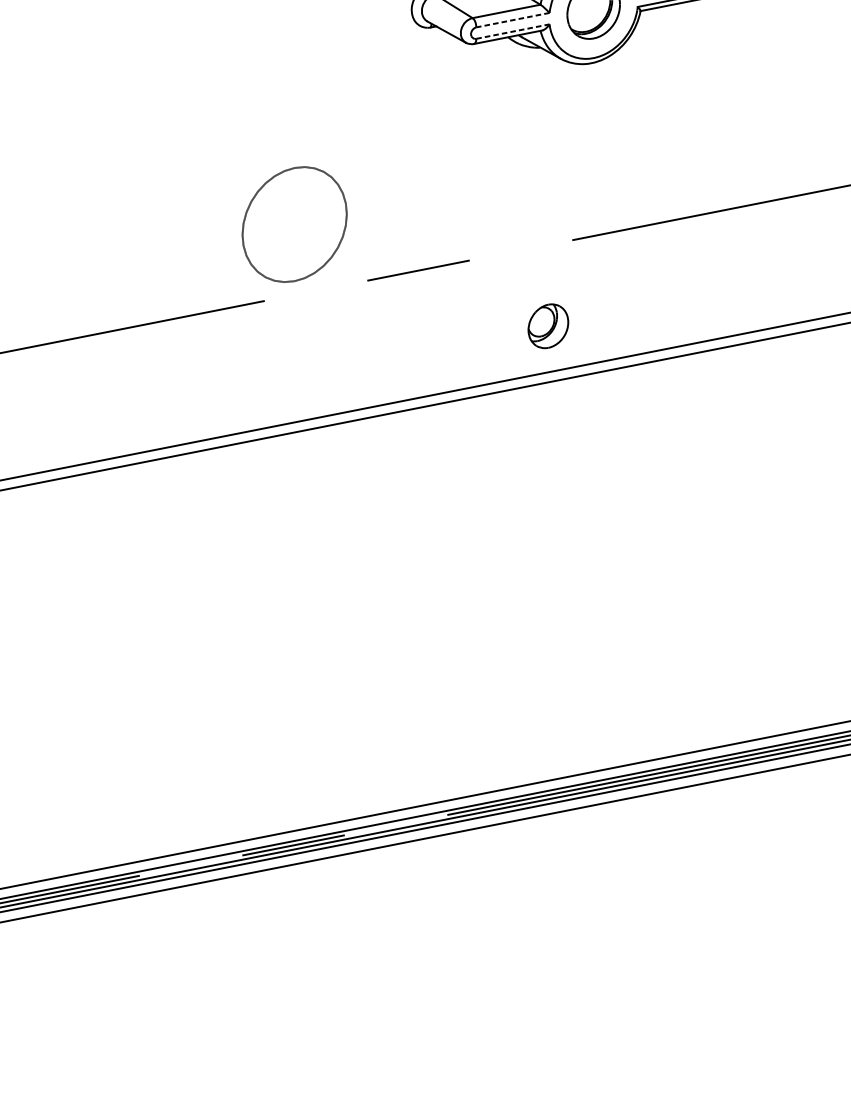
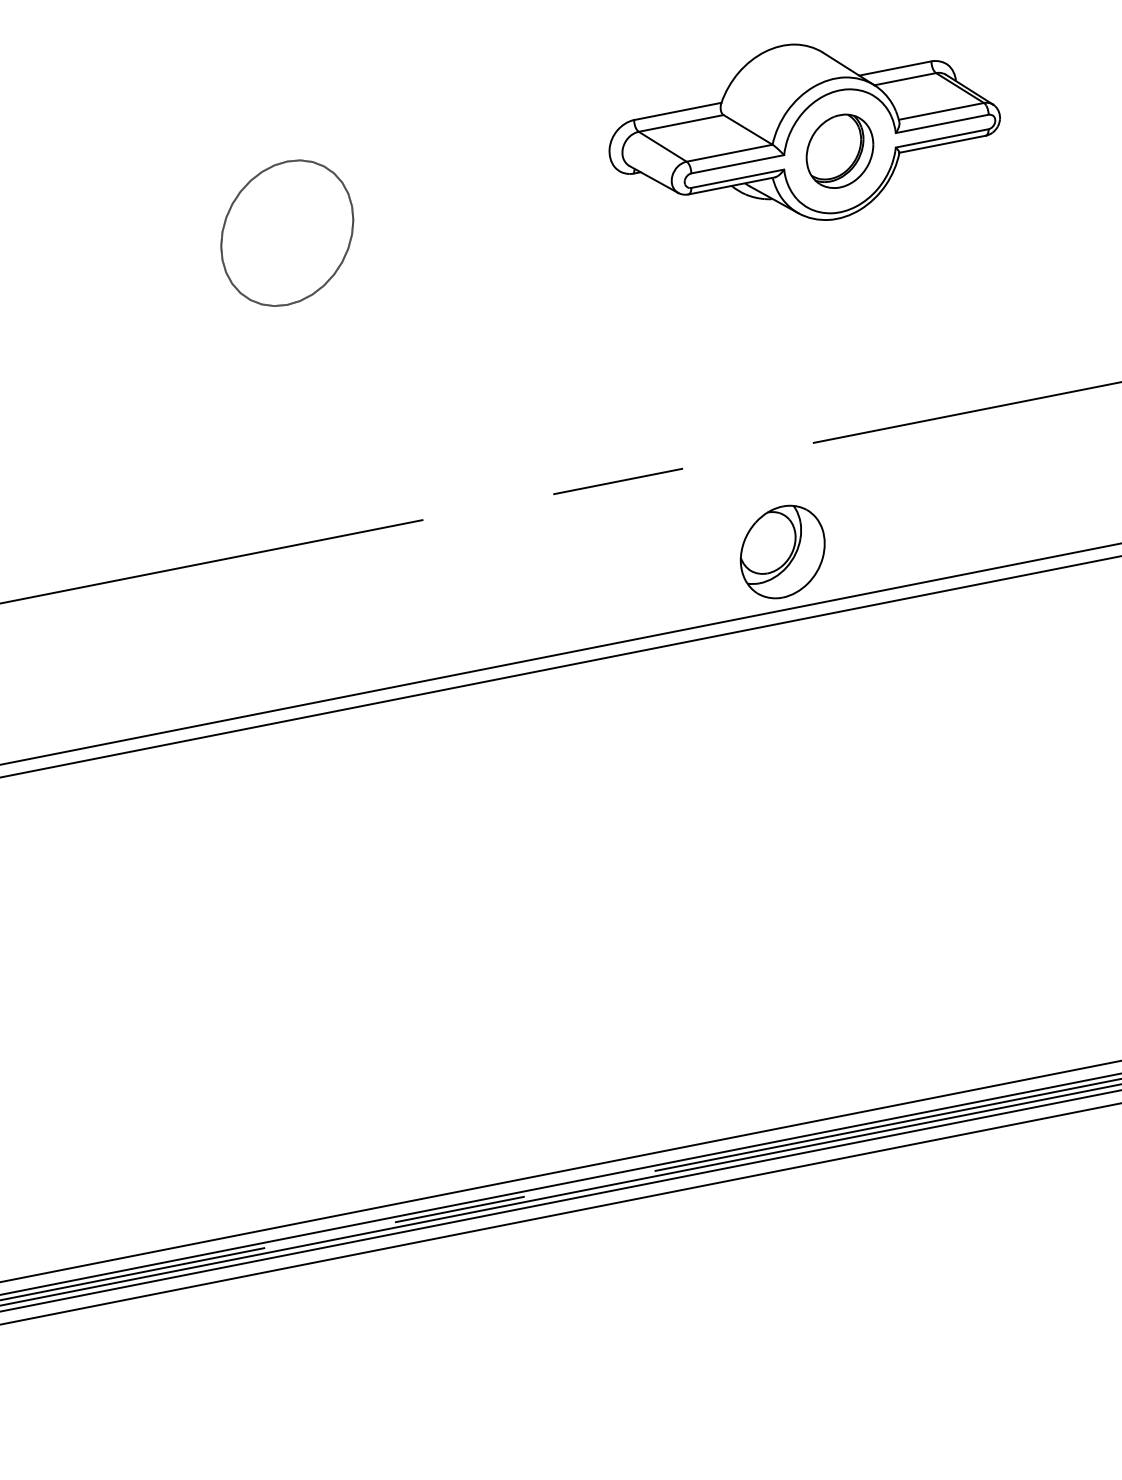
line: (512, 20) -> (737, 164), dashed -> solid
line: (513, 31) -> (738, 178), dashed -> solid
part: (294, 224) -> (287, 232), moved
part: (548, 325) -> (782, 551), size x1.67

